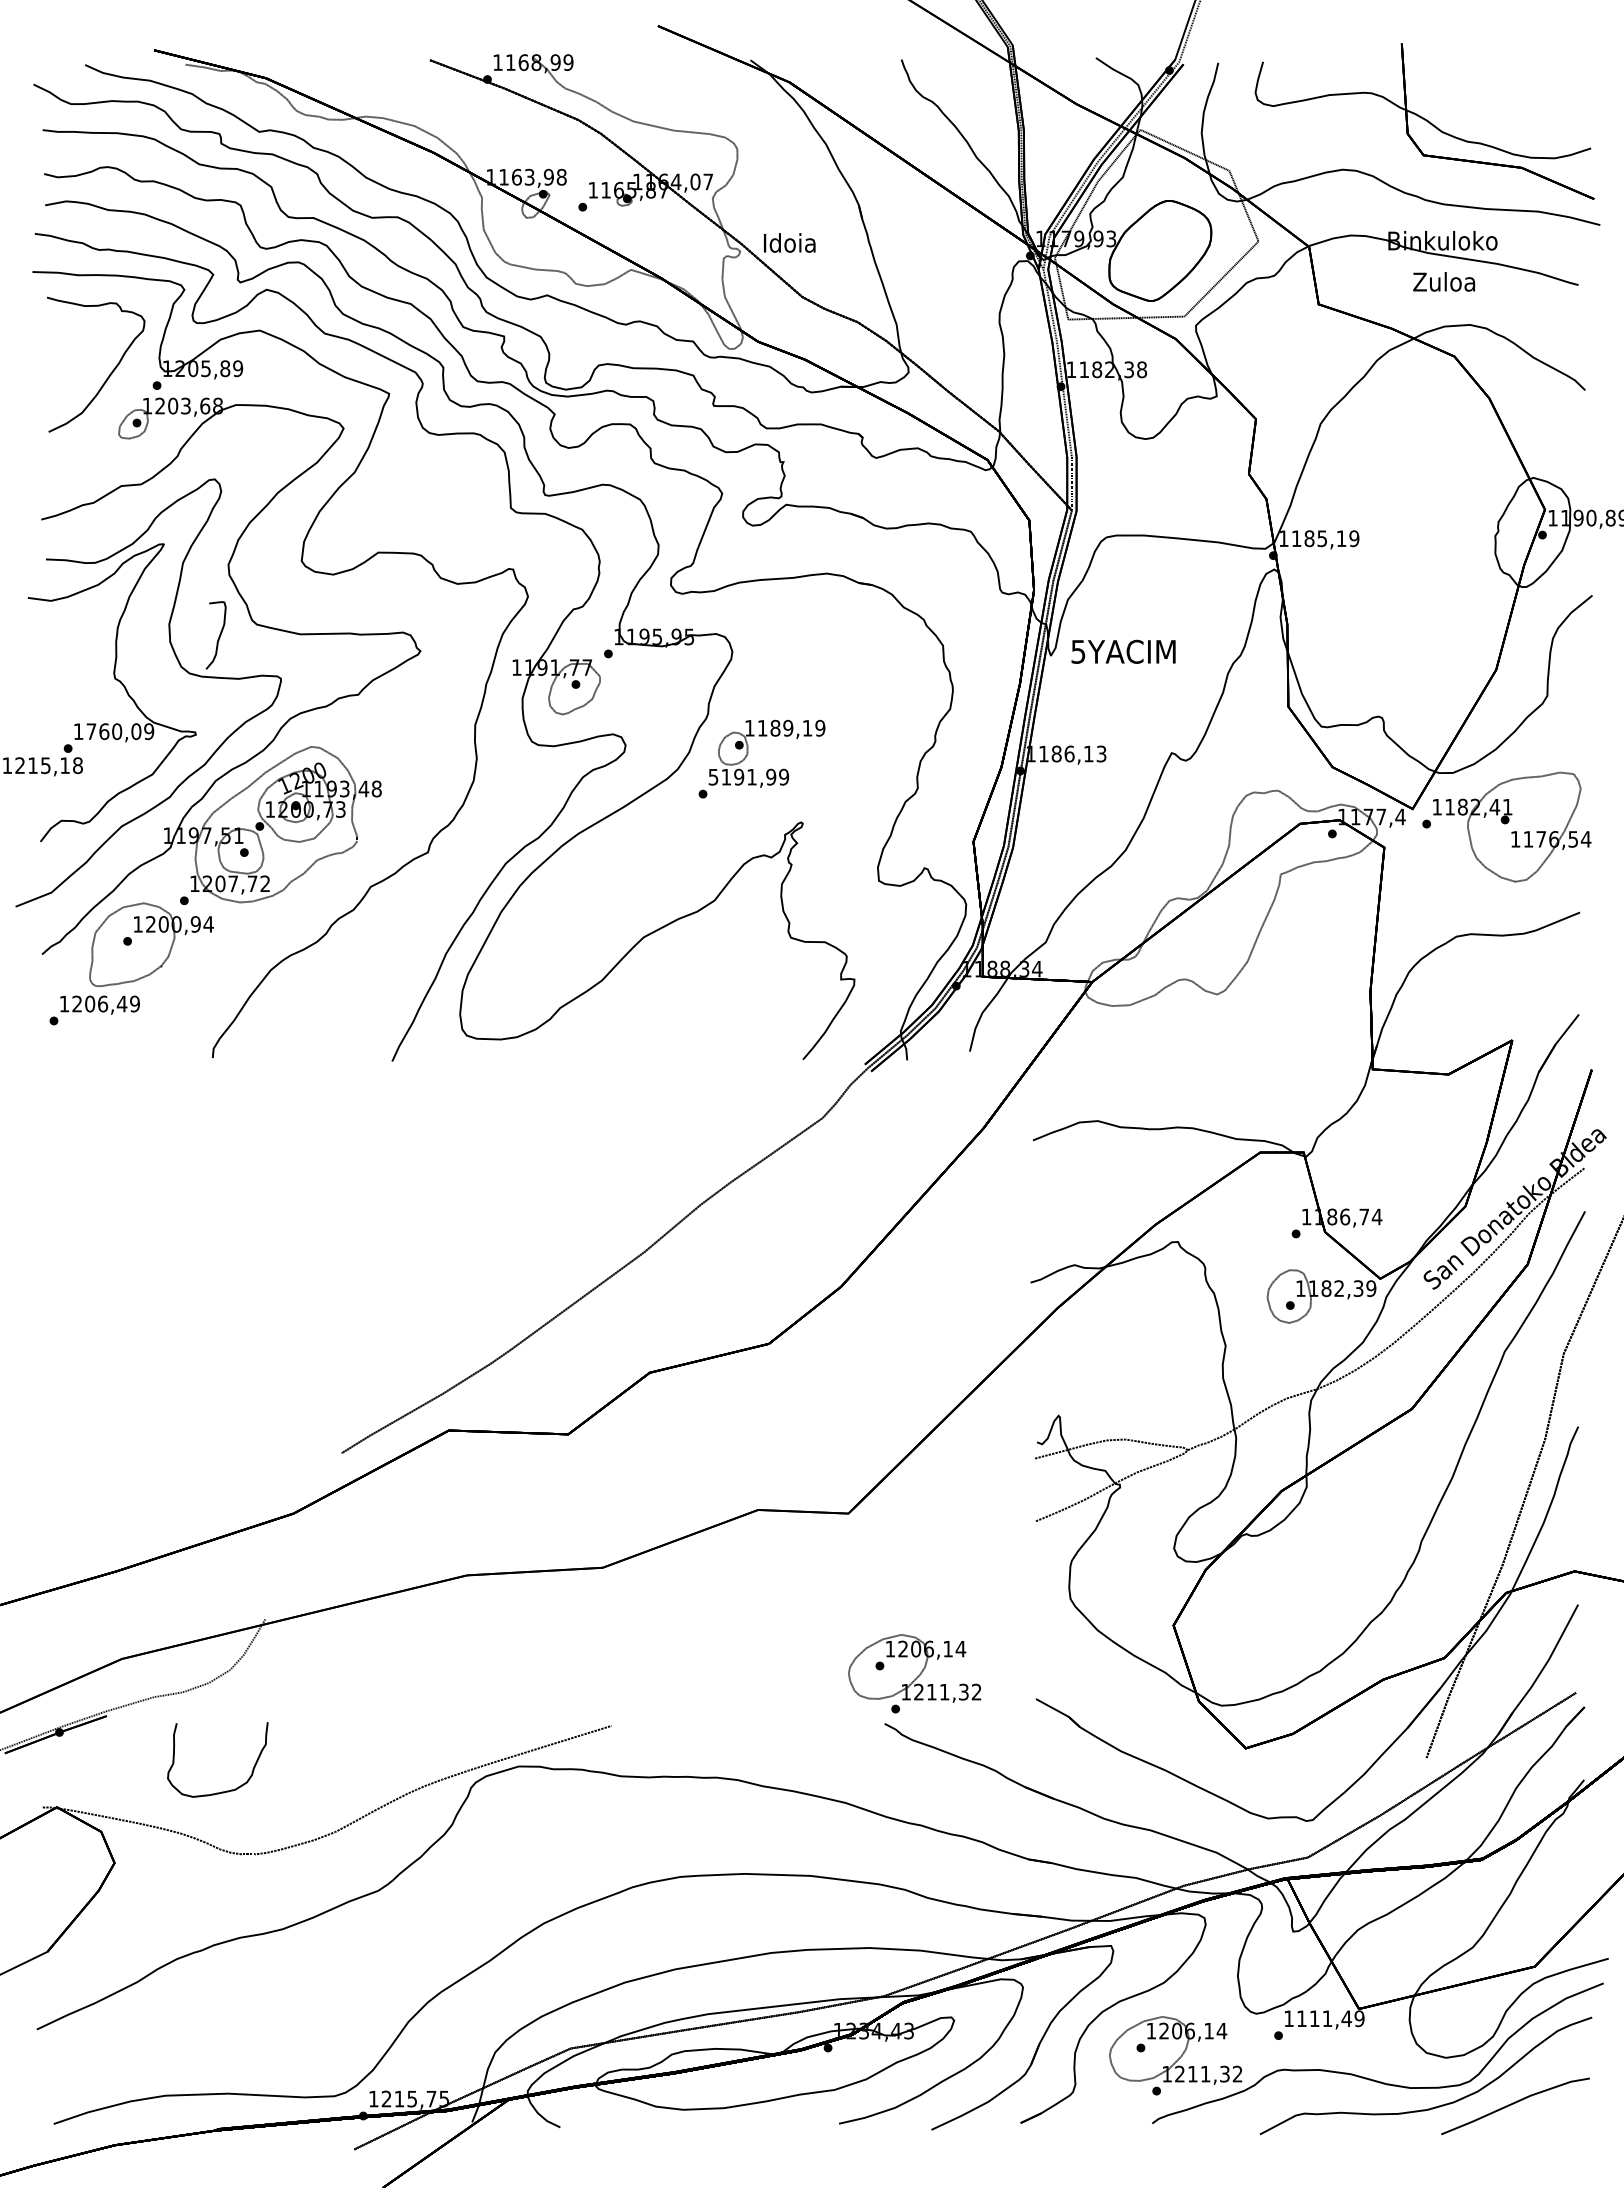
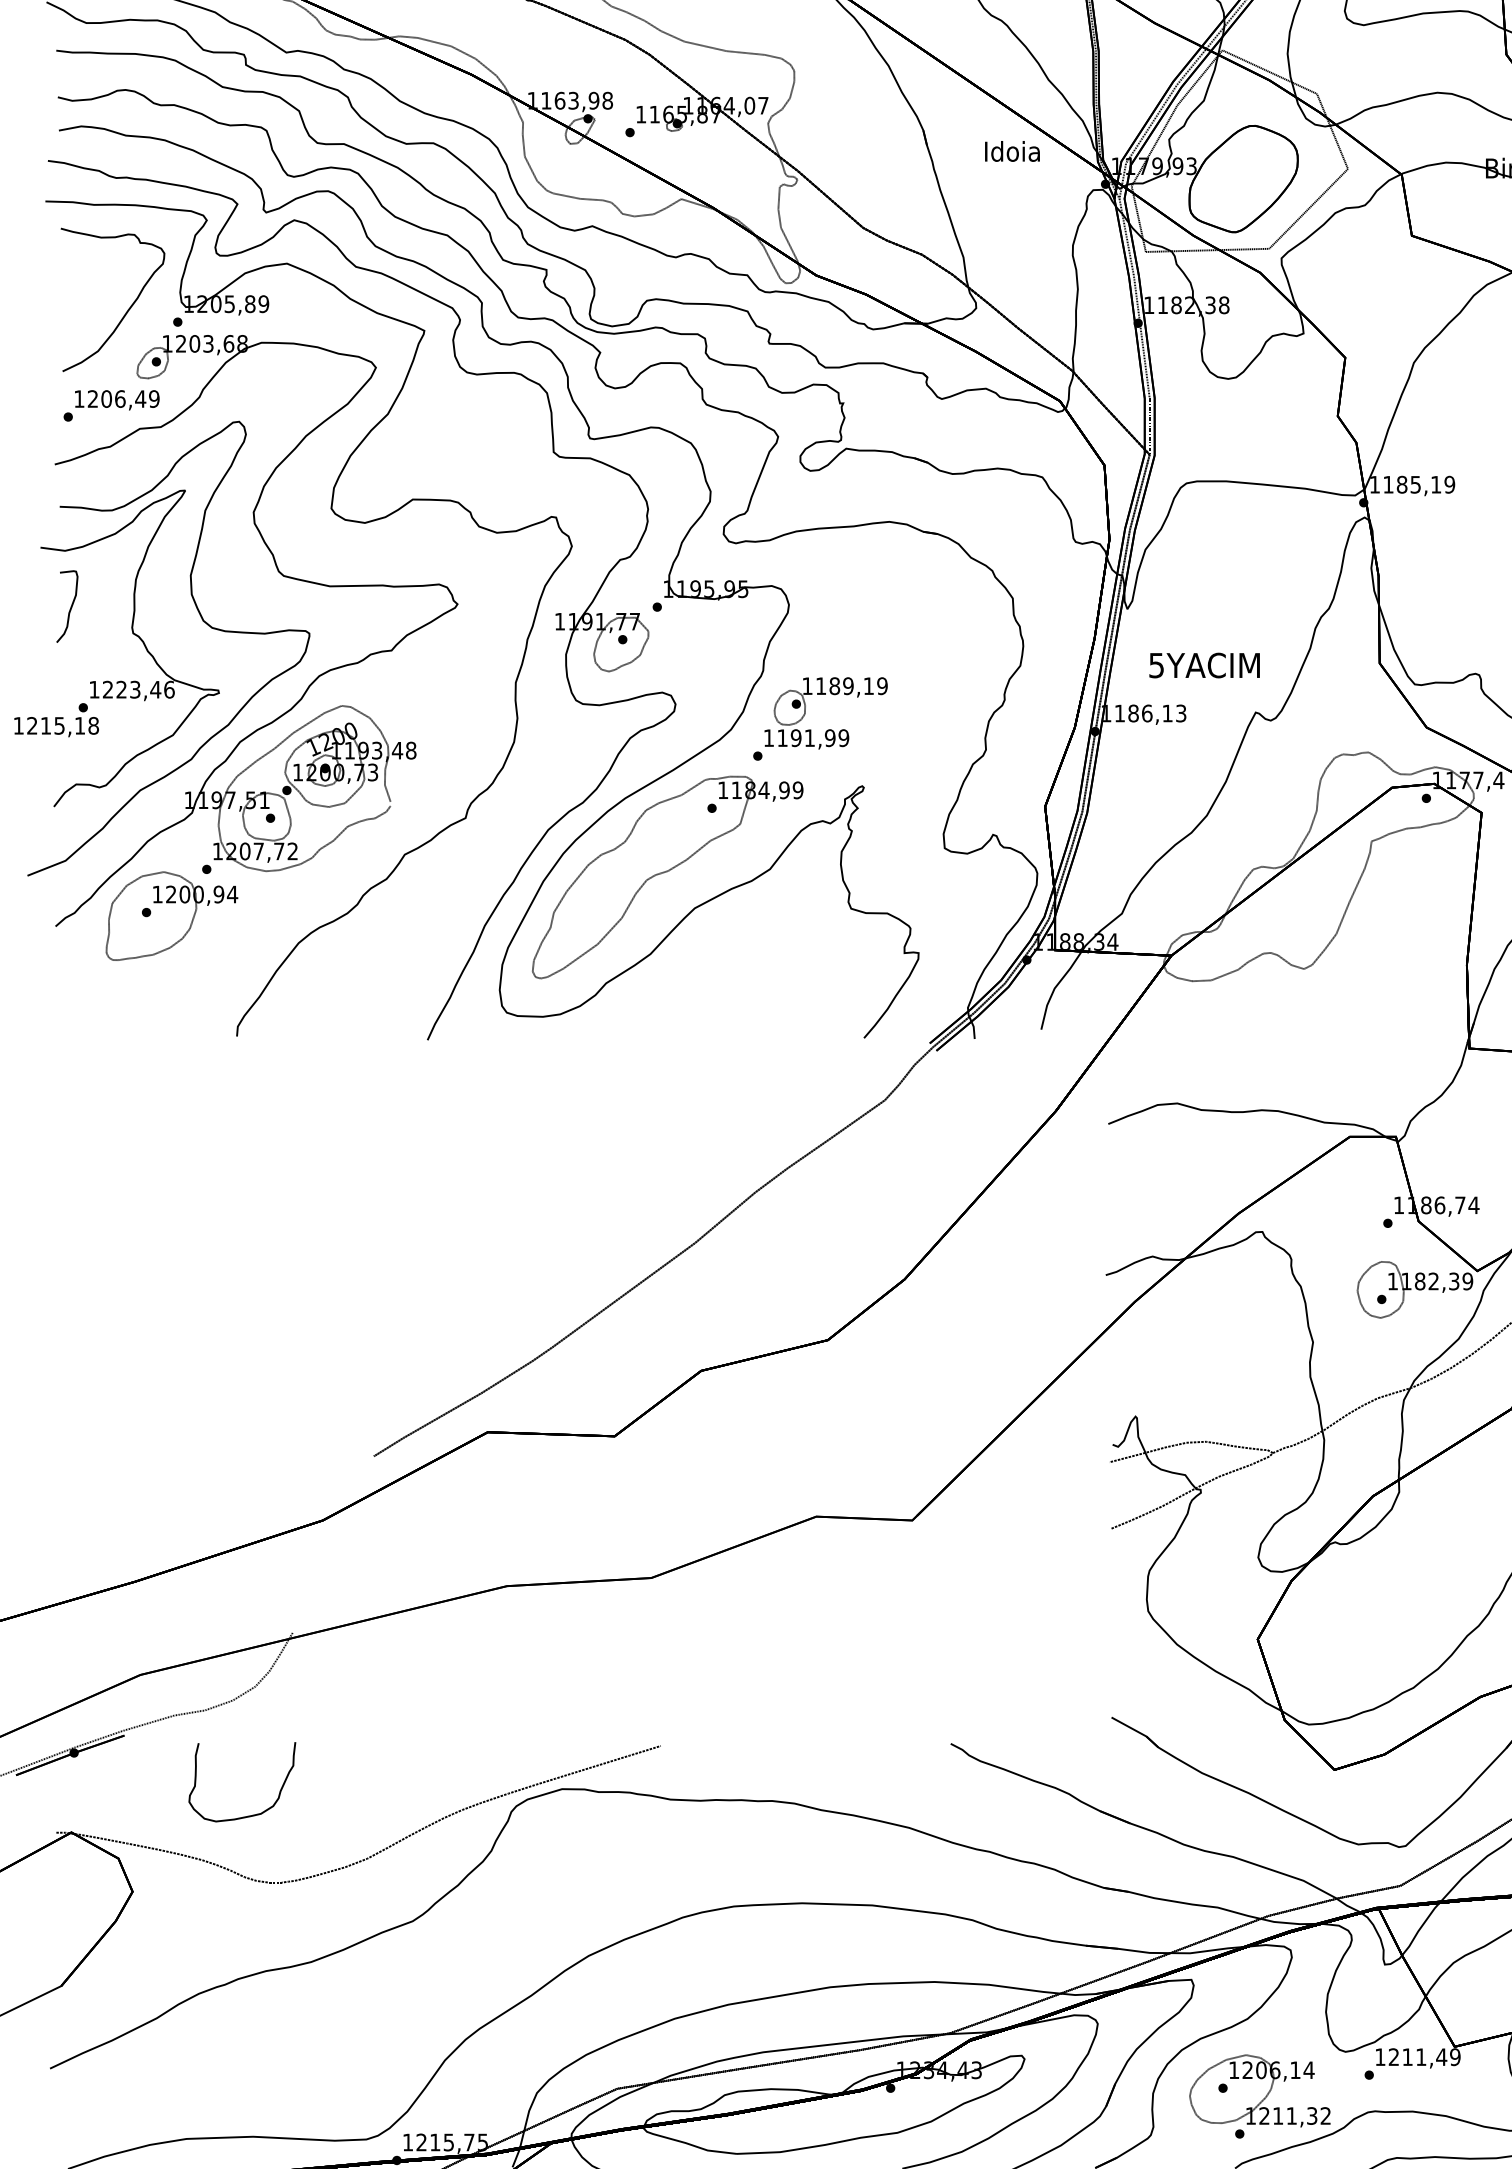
text: (789, 242) -> (1012, 150), moved
curve: (218, 636) -> (69, 607), moved
text: (1123, 651) -> (1204, 665), moved
text: (120, 731) -> (138, 689), 1760,09 -> 1223,46
text: (713, 777) -> (768, 738), 5191,99 -> 1191,99
part: (617, 908) -> (666, 877), added
text: (94, 1010) -> (111, 405), moved
part: (914, 1673) -> (982, 1690), removed
text: (1301, 2018) -> (1393, 2056), 1111,49 -> 1211,49

